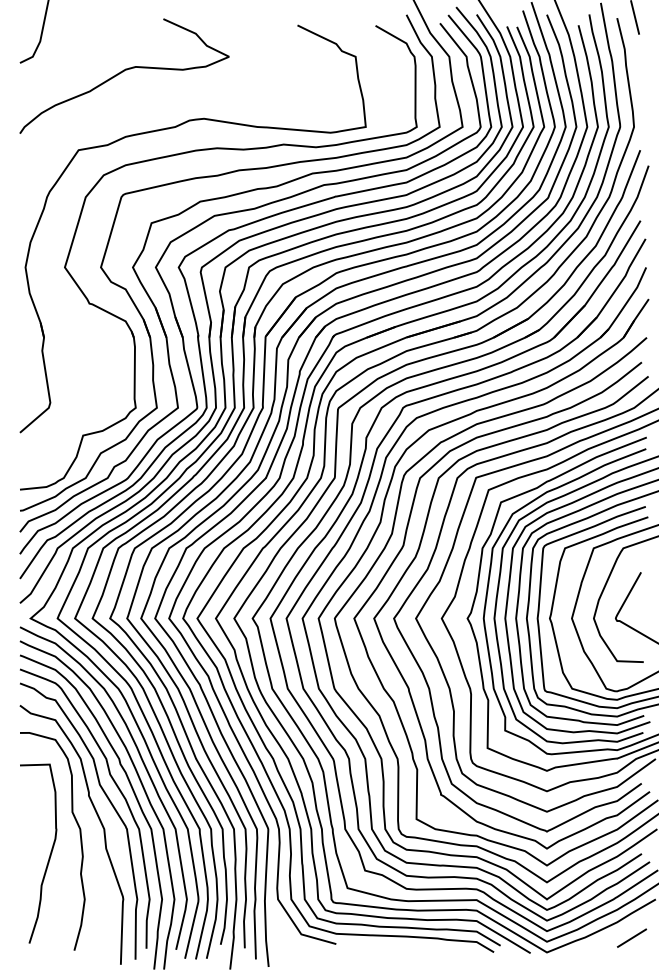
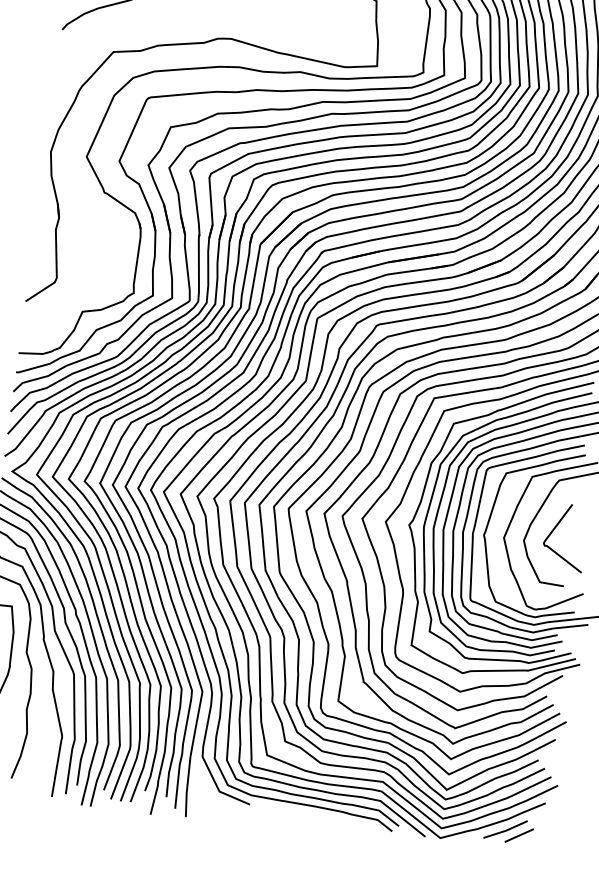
line: (617, 933) -> (506, 829), added

